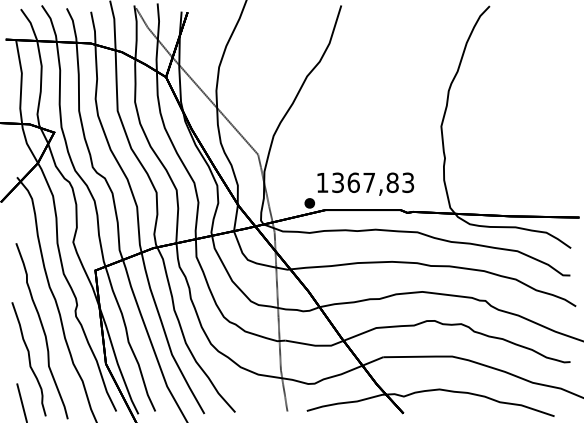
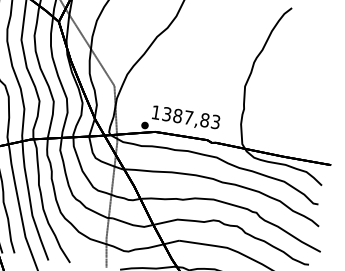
text: (353, 182) -> (177, 115), 1367,83 -> 1387,83

